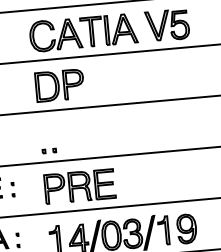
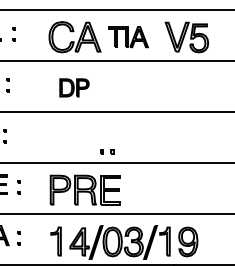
part: (109, 29) -> (128, 36), size x0.7
part: (59, 85) -> (74, 87), size x0.6
part: (49, 150) -> (107, 151), moved

